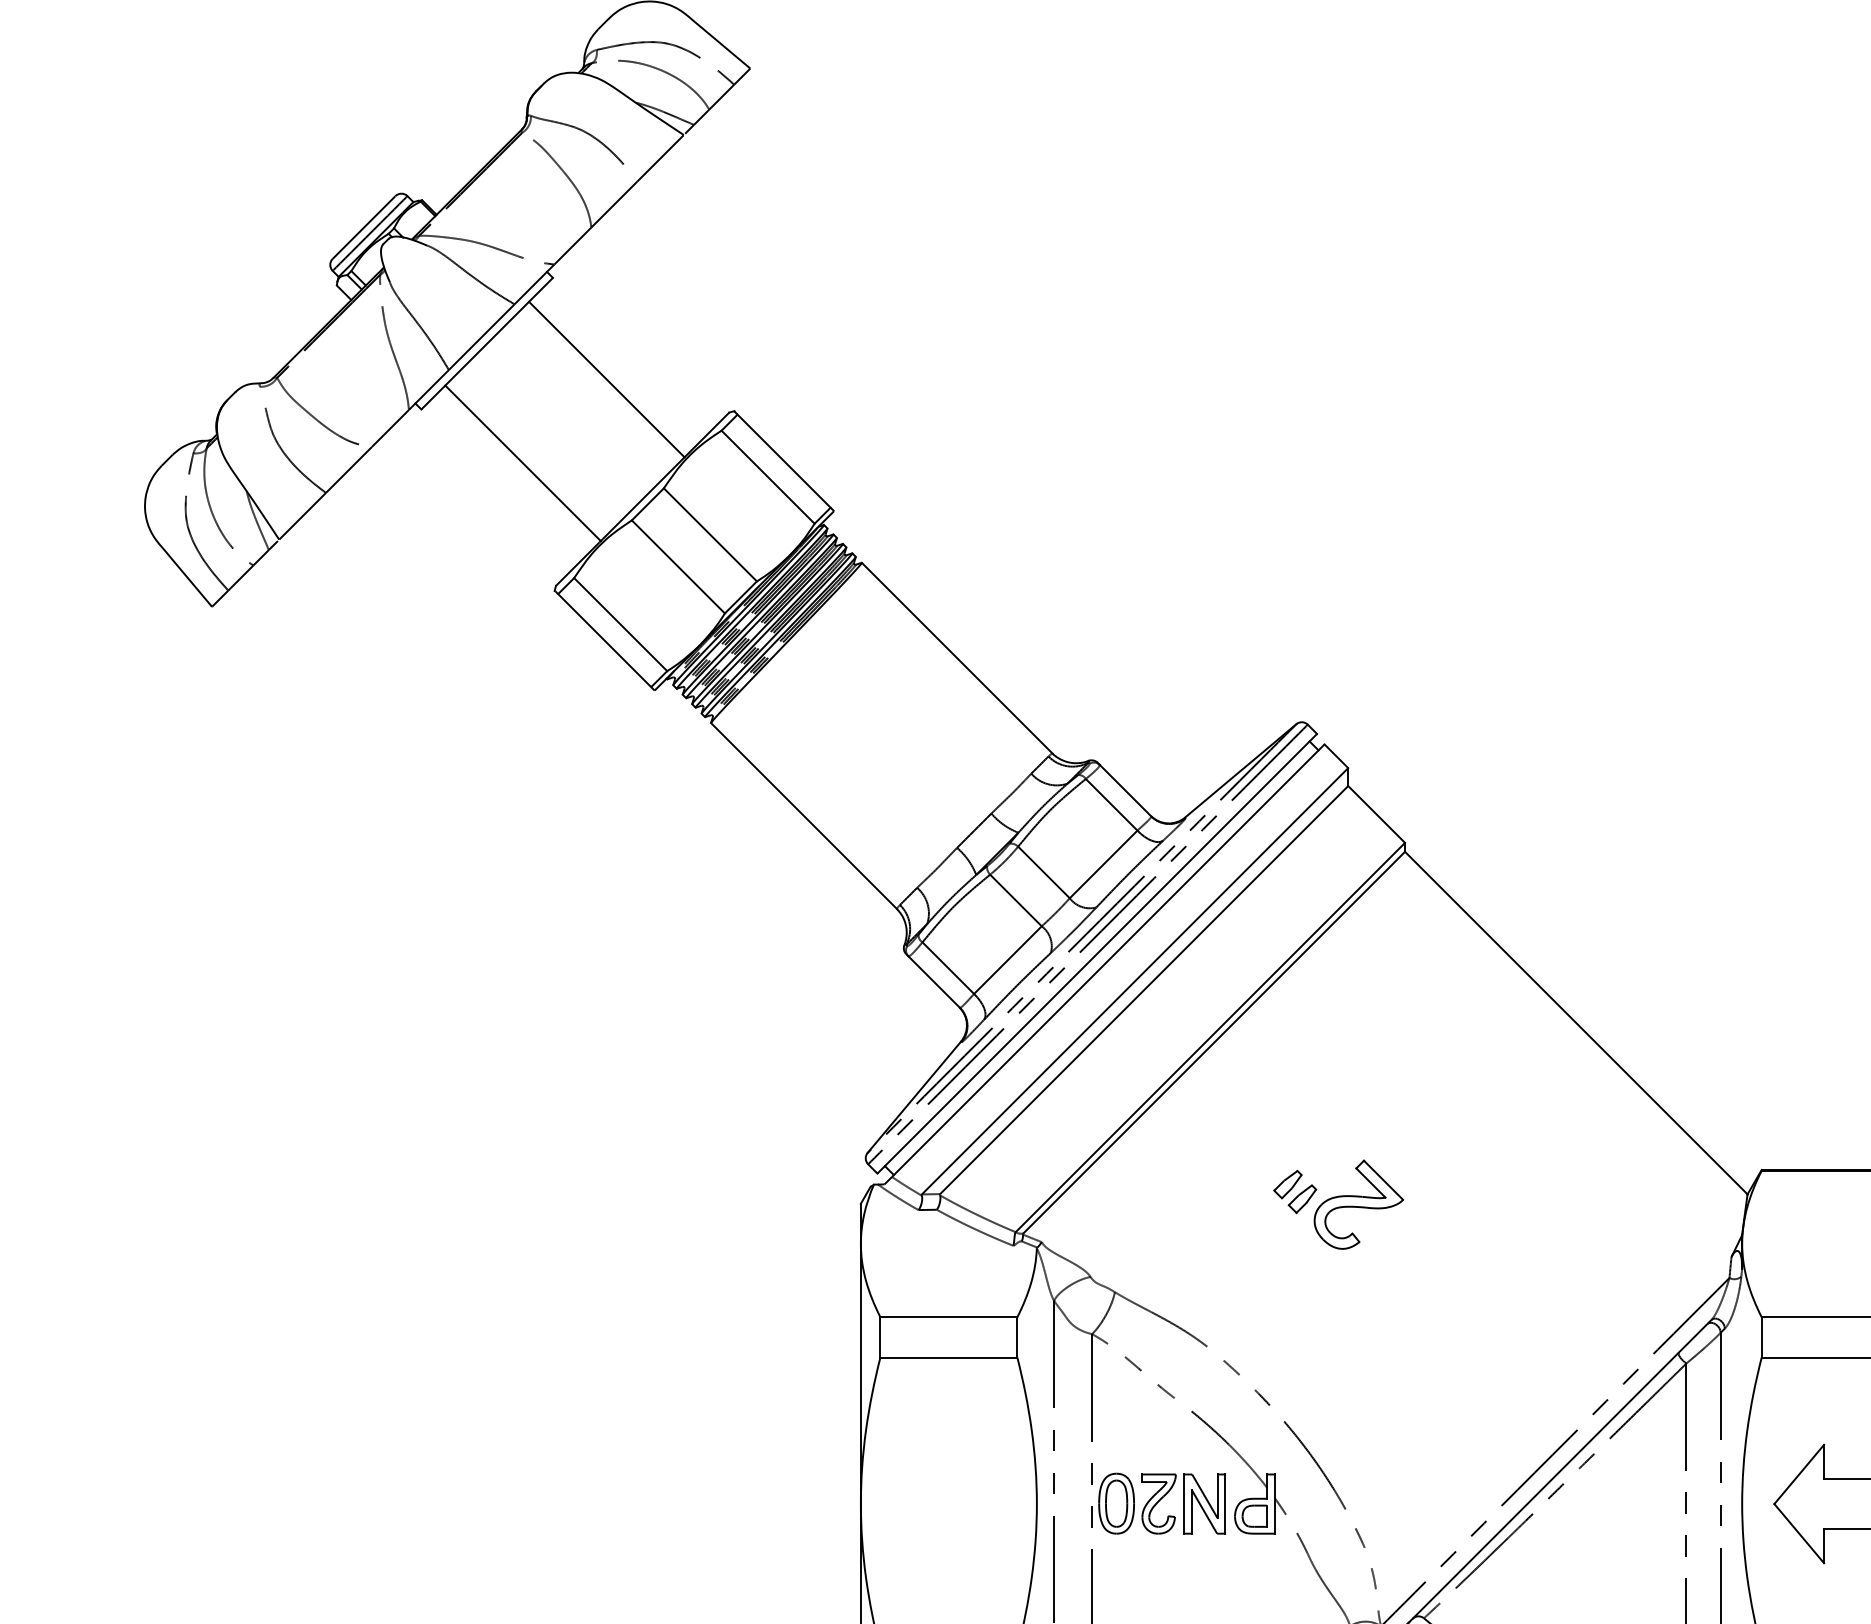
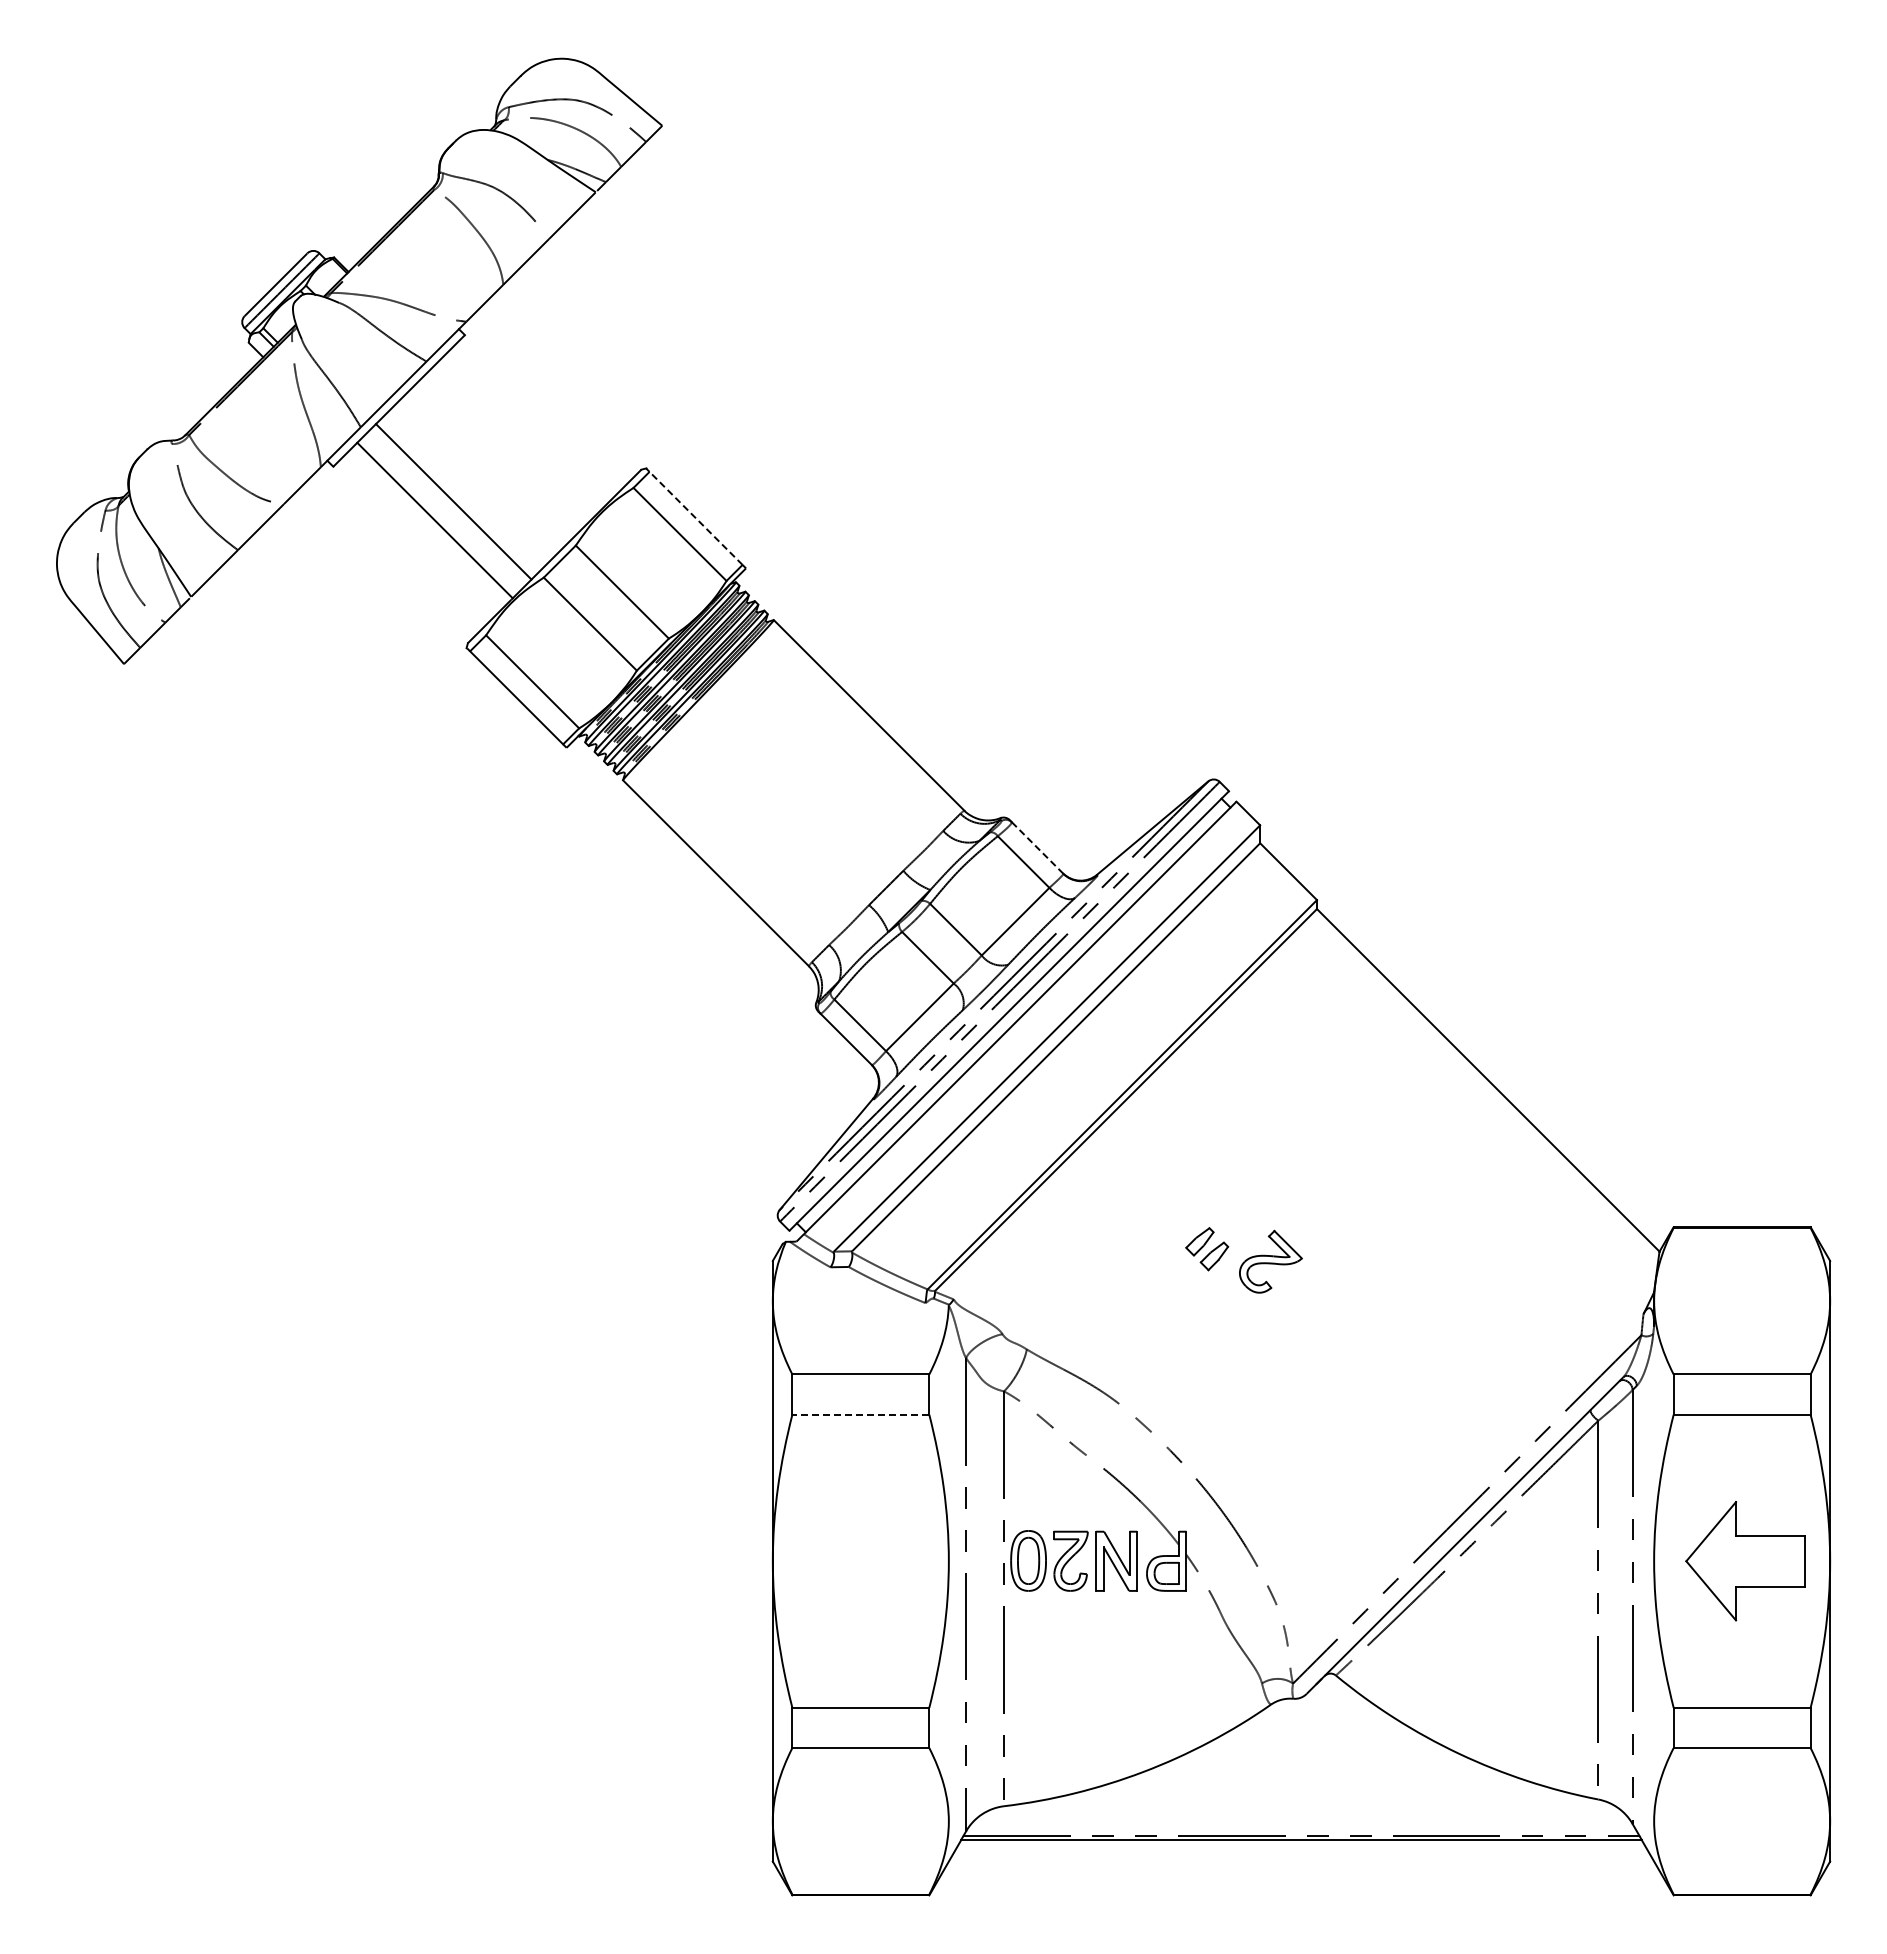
line: (606, 379) -> (453, 501), moved
line: (784, 461) -> (696, 518), solid -> dashed
line: (1125, 791) -> (1037, 848), solid -> dashed
part: (1358, 1204) -> (1270, 1261), size x0.7
line: (948, 1357) -> (860, 1414), solid -> dashed

